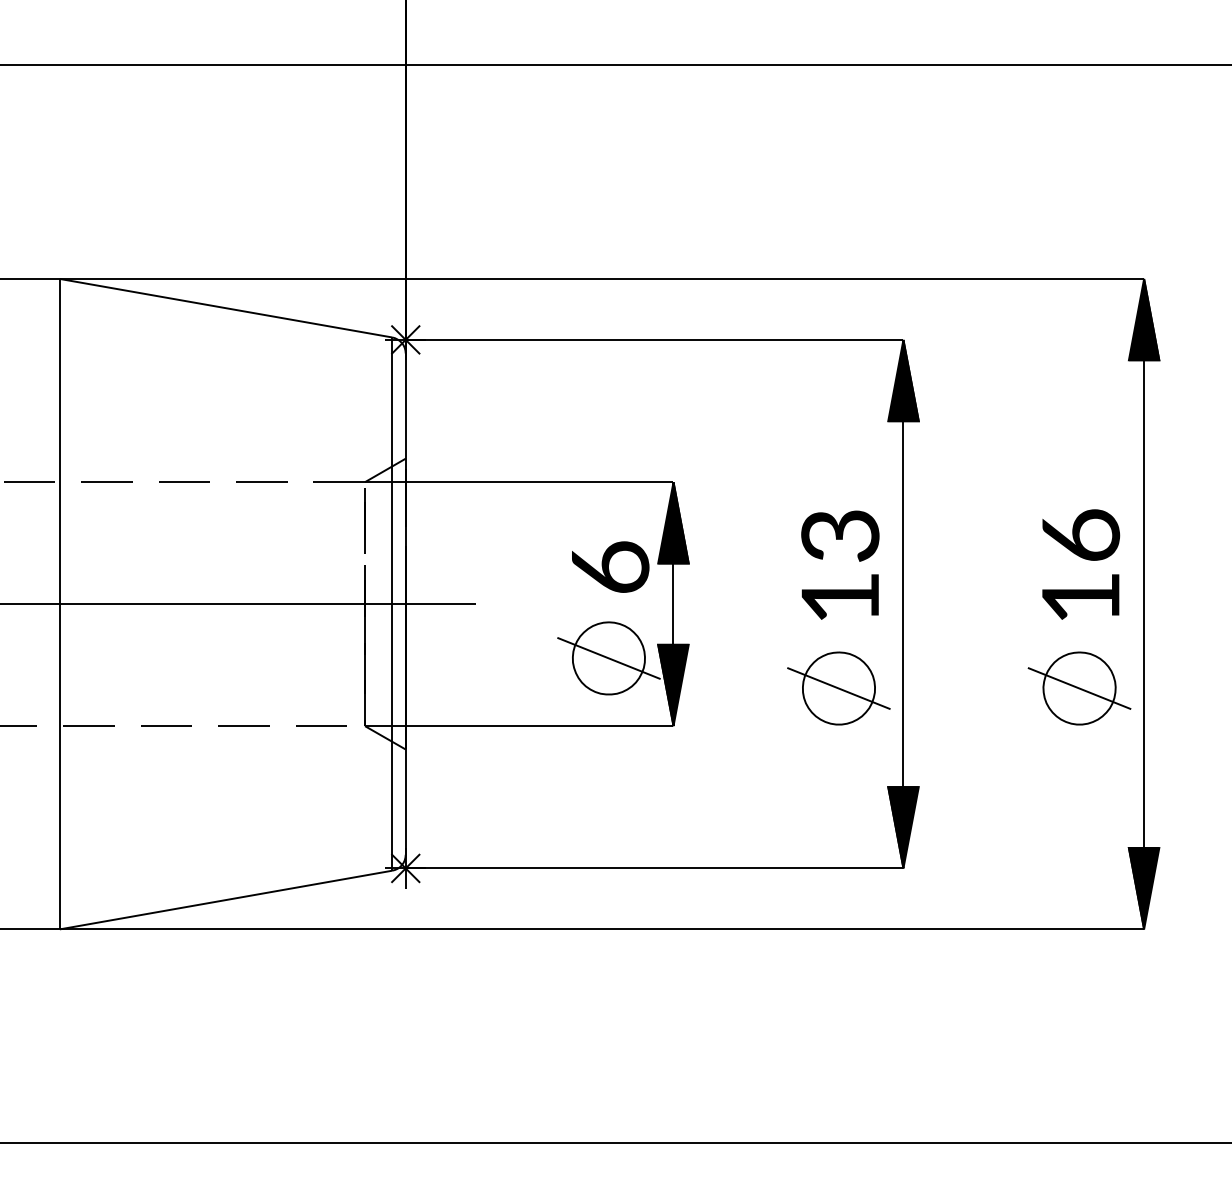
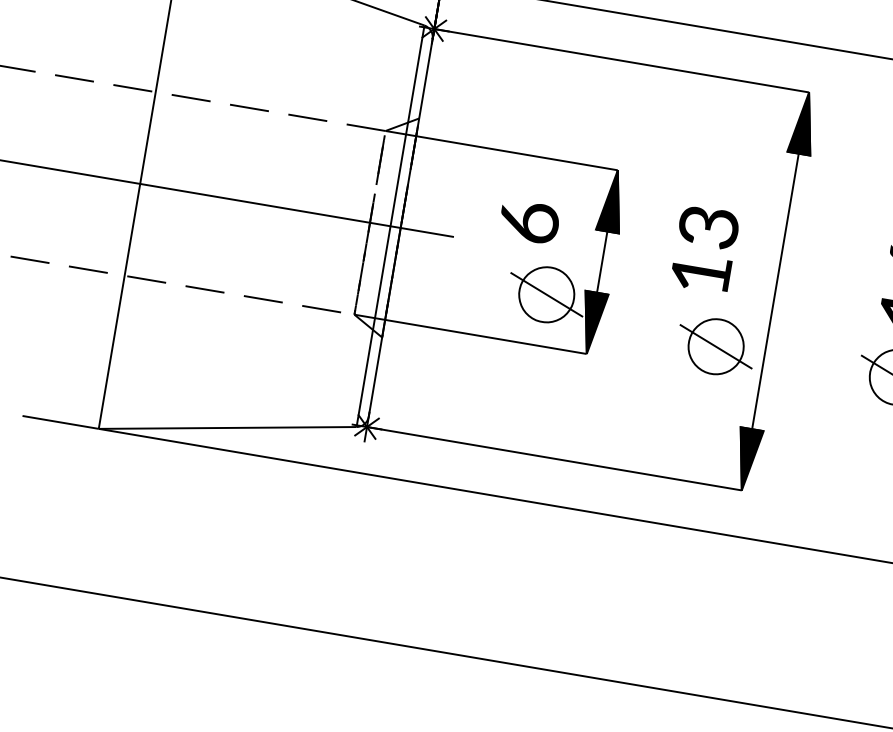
text: (840, 564) -> (705, 248), moved
text: (610, 566) -> (529, 221), moved

